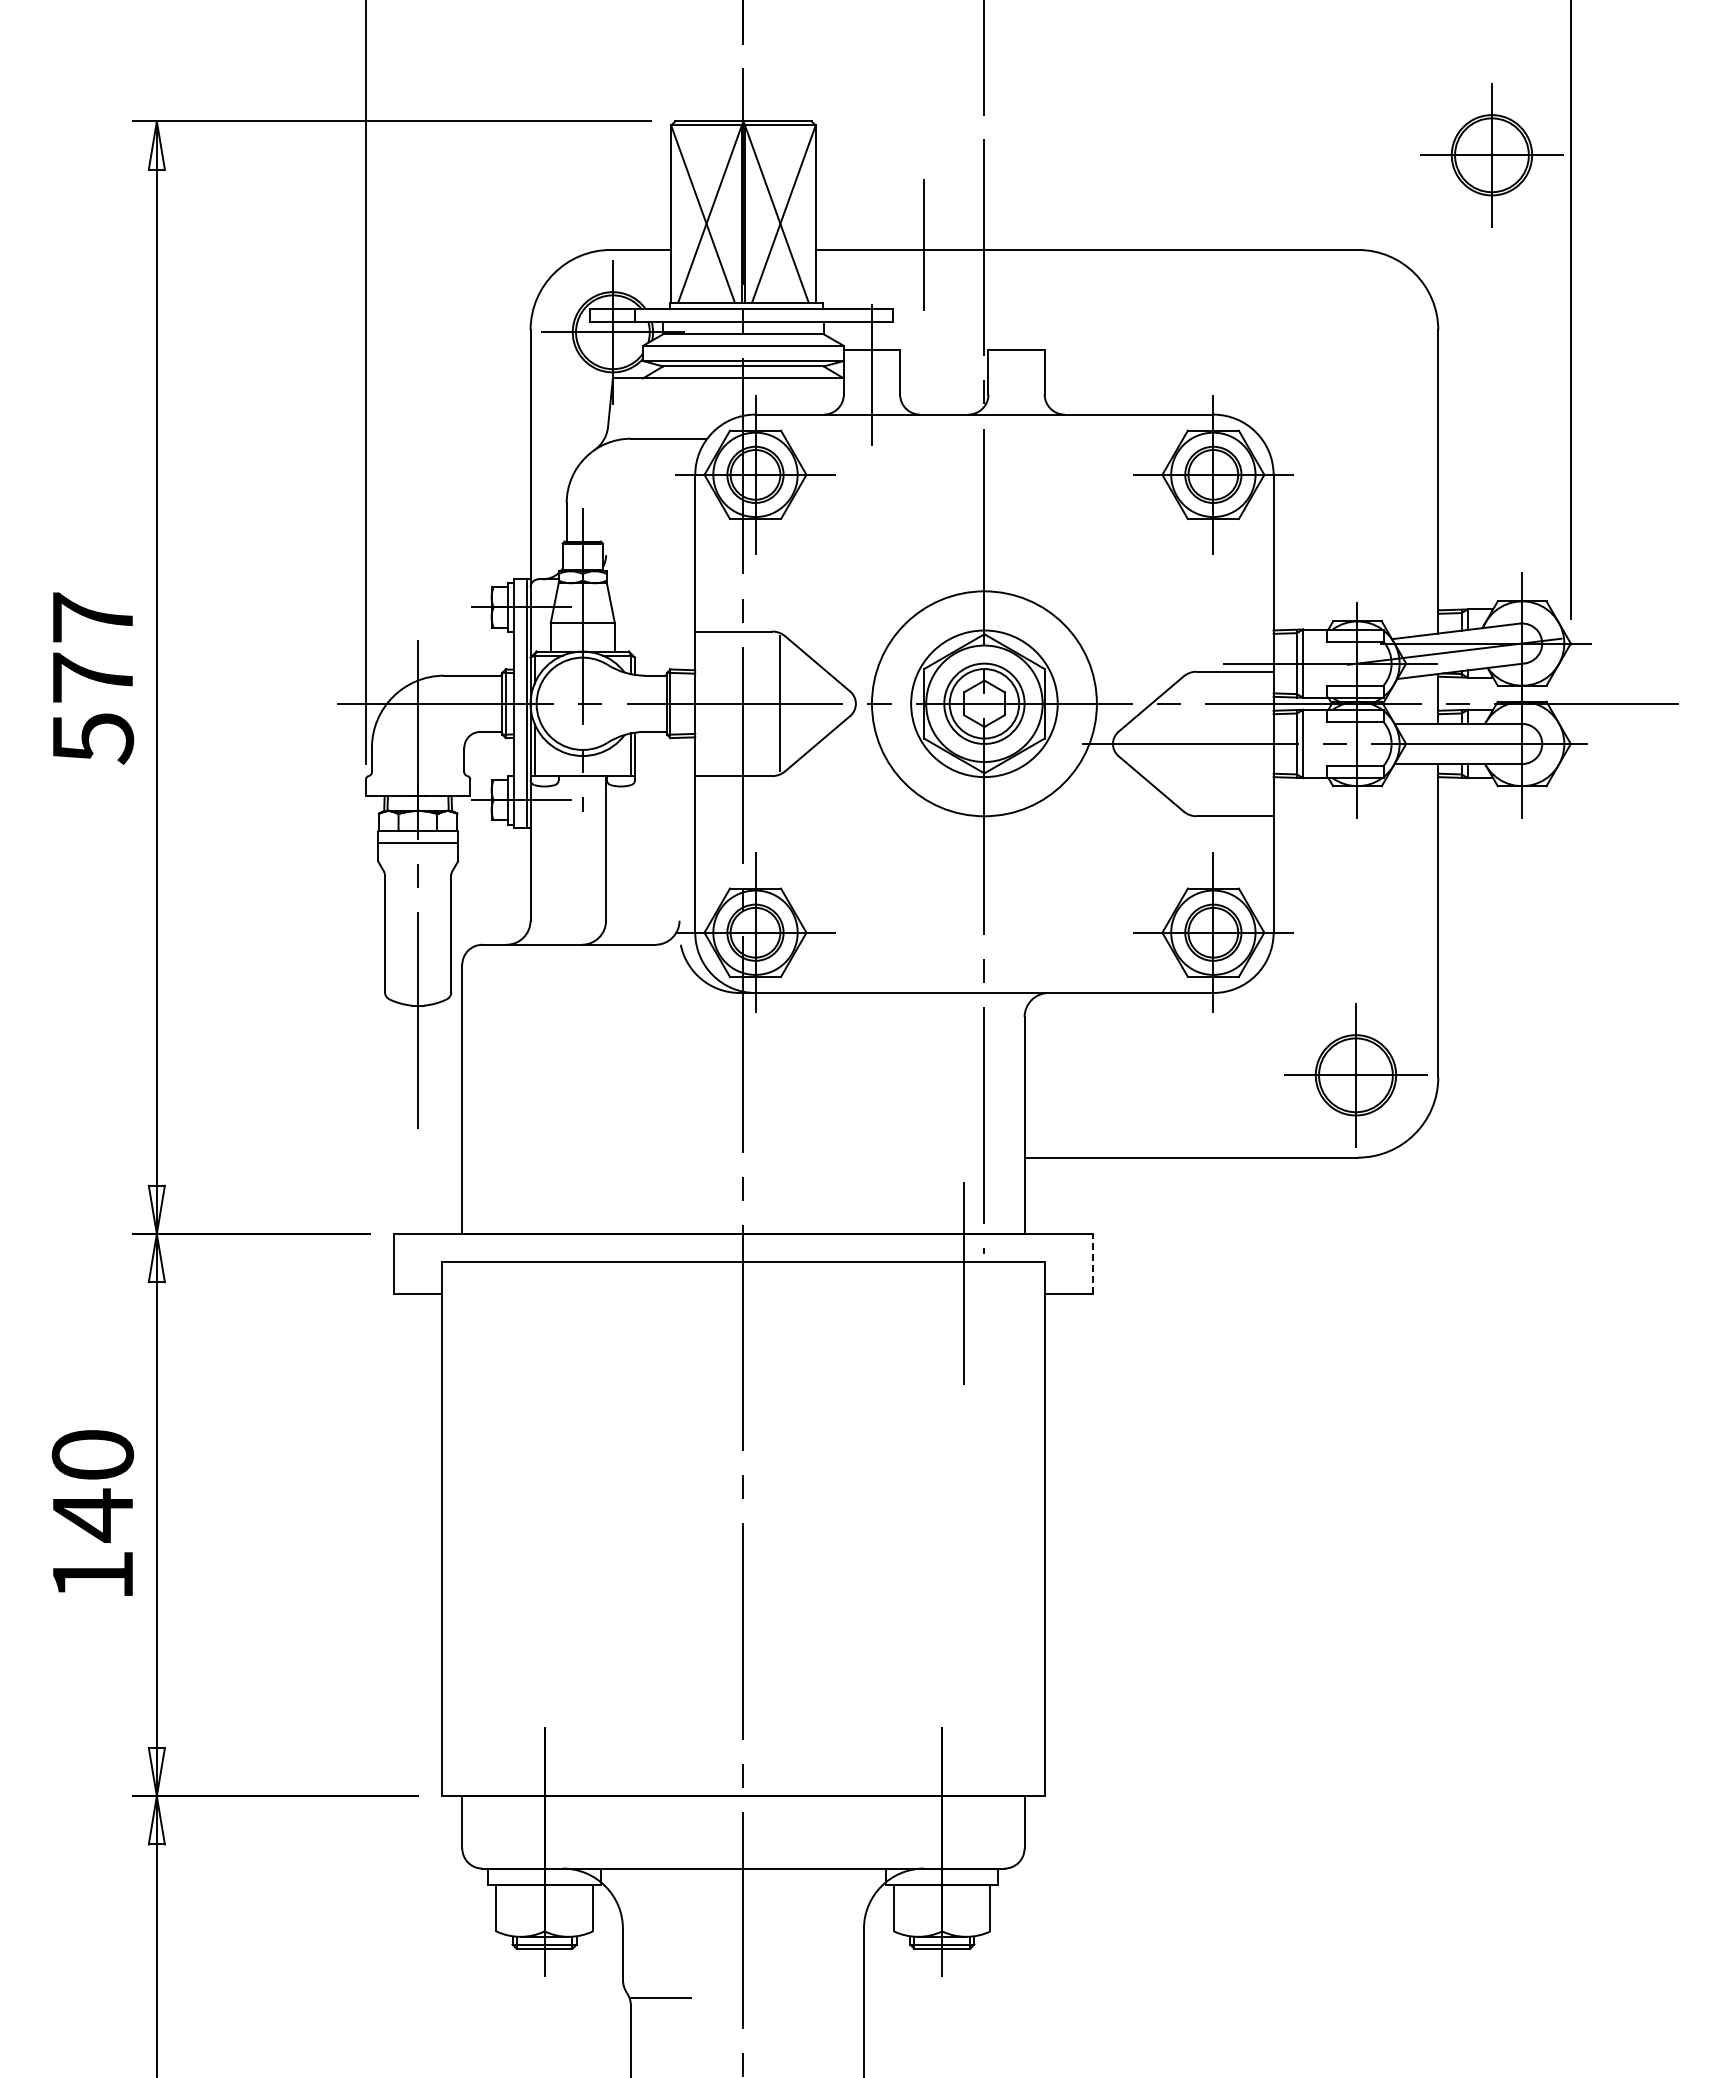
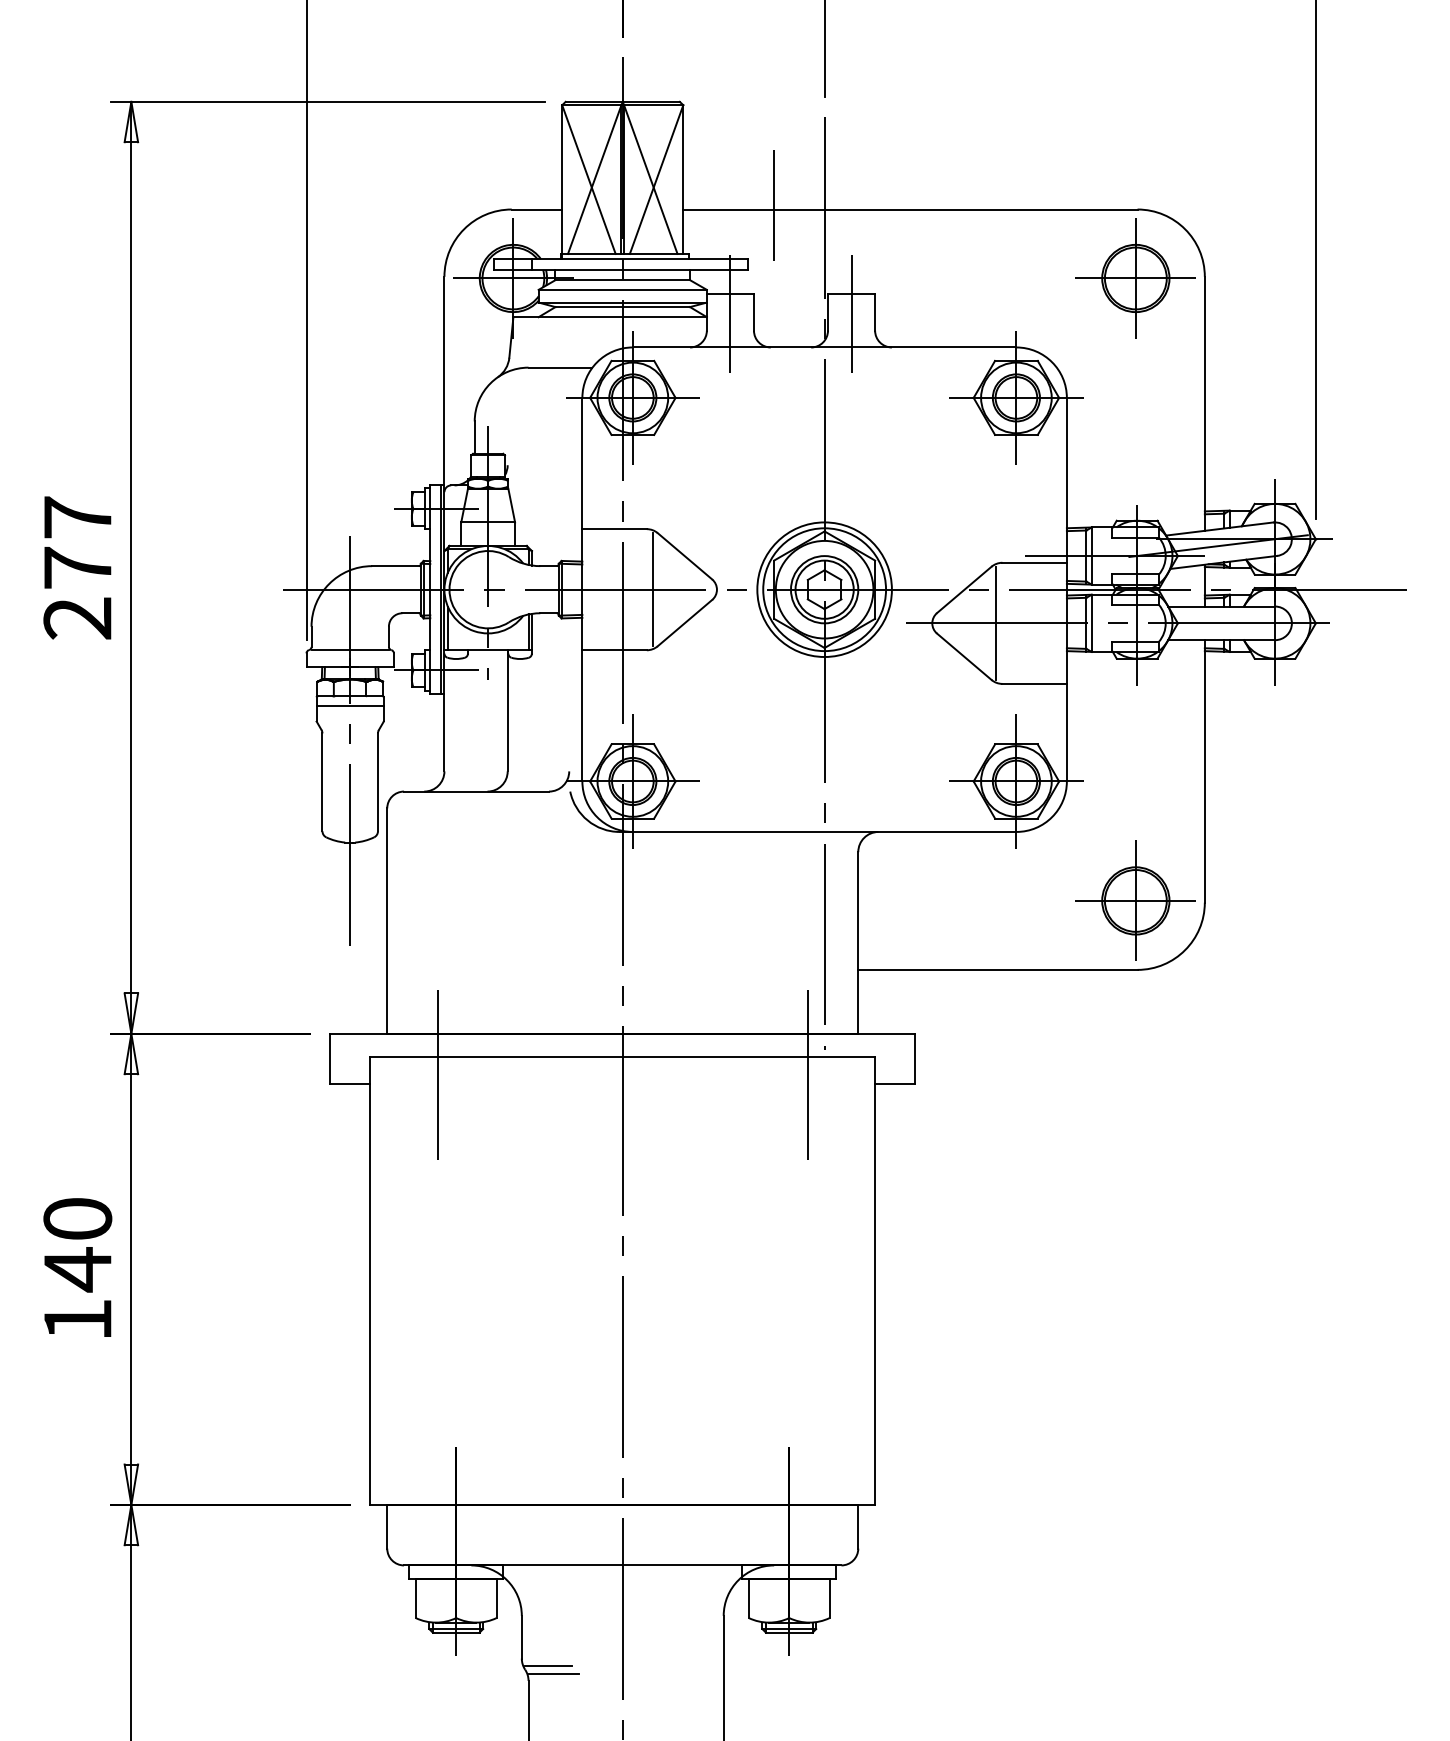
part: (1491, 155) -> (1135, 278), moved
line: (1016, 374) -> (851, 313), added
circle: (984, 703) -> (824, 589), size x0.71
text: (92, 738) -> (77, 618), 577 -> 277
line: (1189, 743) -> (996, 622), added
line: (417, 776) -> (349, 650), added
line: (1092, 1263) -> (915, 1058), dashed -> solid
line: (522, 1282) -> (437, 1074), added
line: (654, 1988) -> (548, 1665), added

